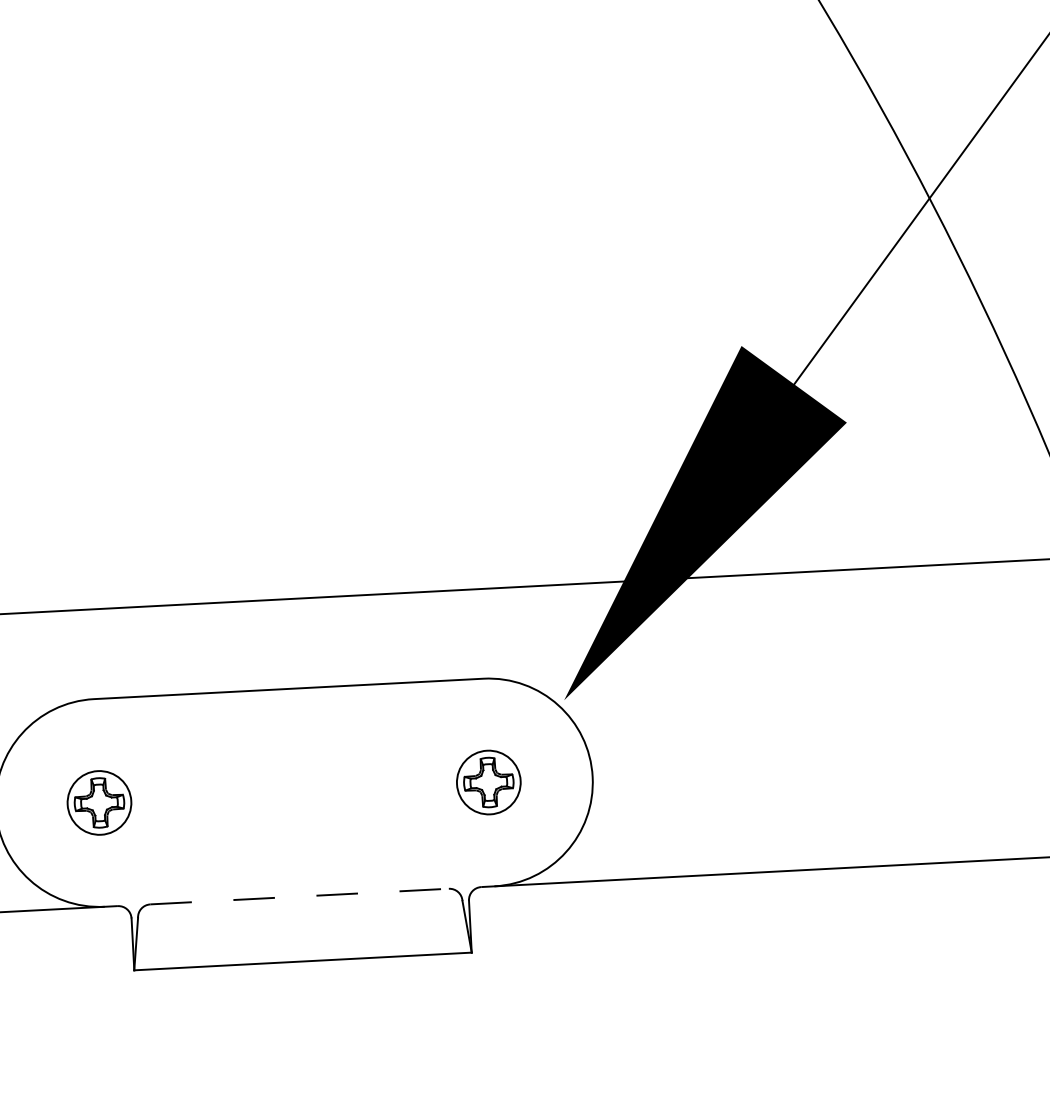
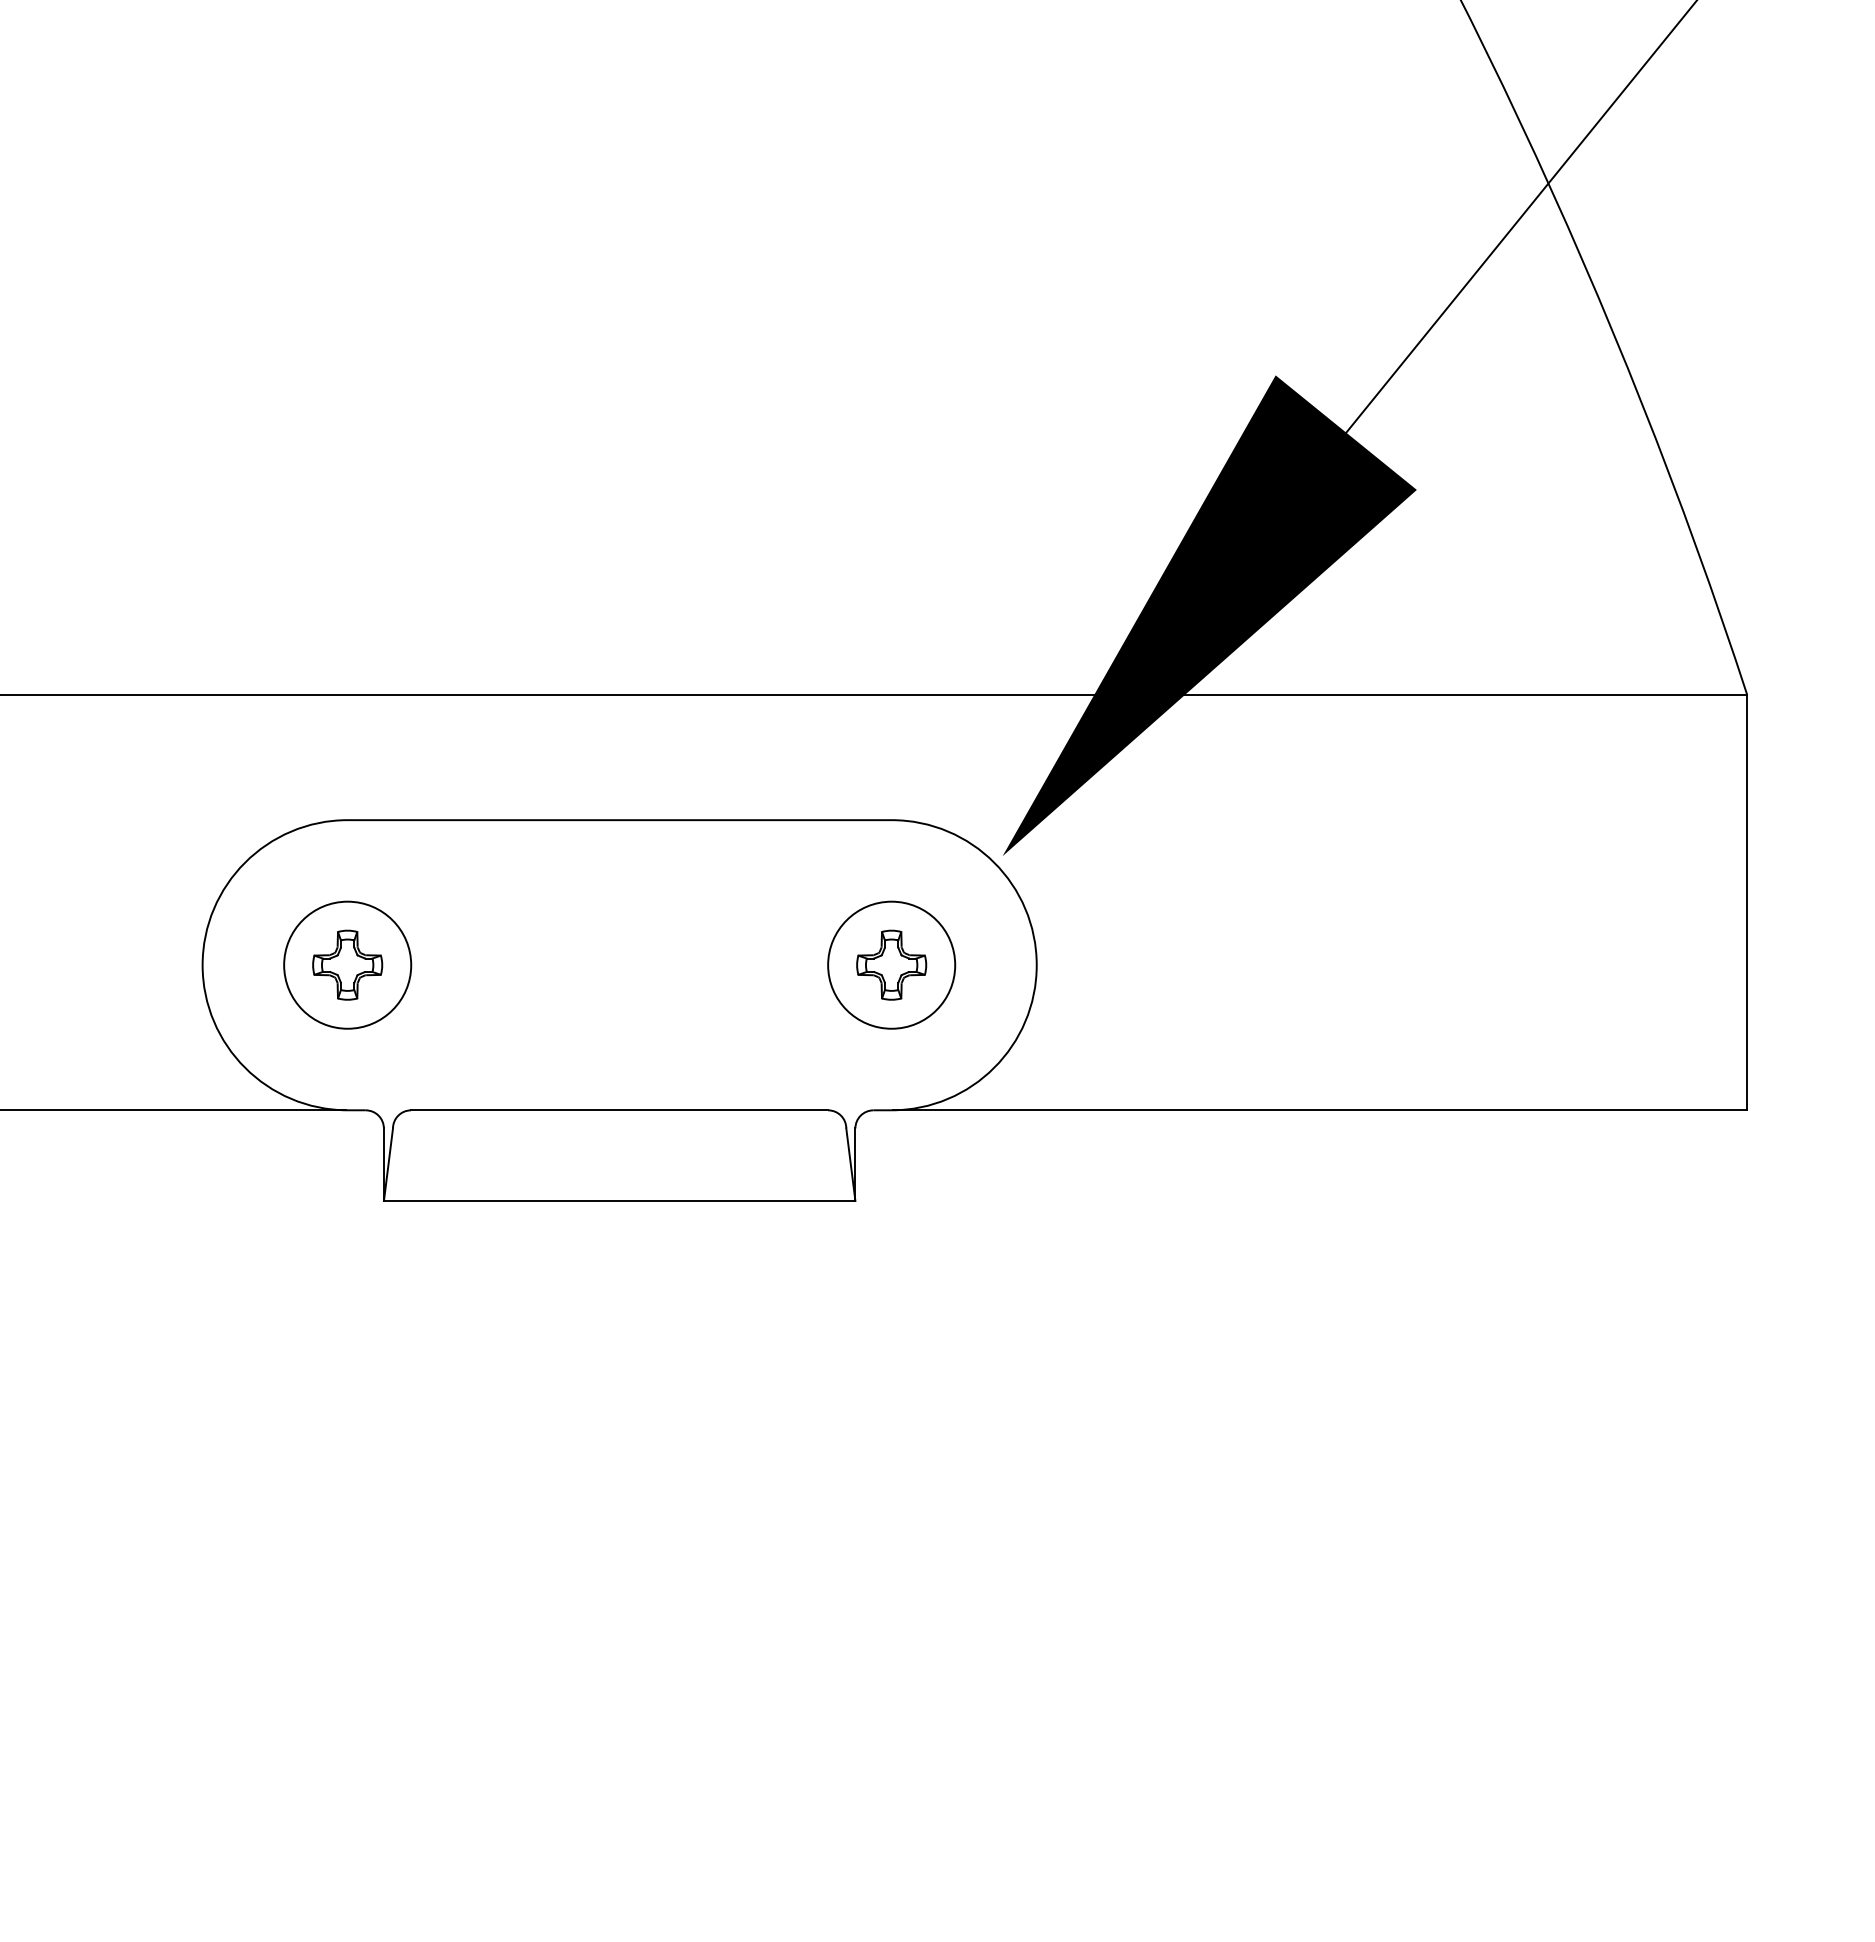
circle: (488, 782) -> (891, 964), size x1.43
circle: (99, 802) -> (347, 964), size x1.43
line: (299, 896) -> (619, 1110), dashed -> solid

